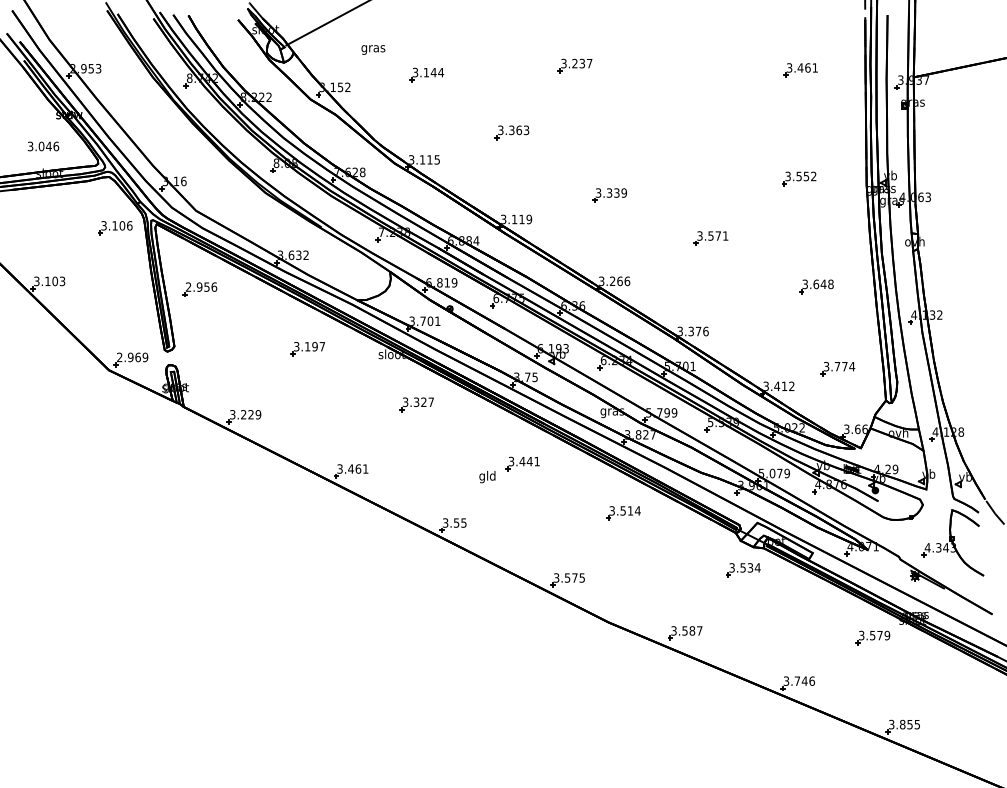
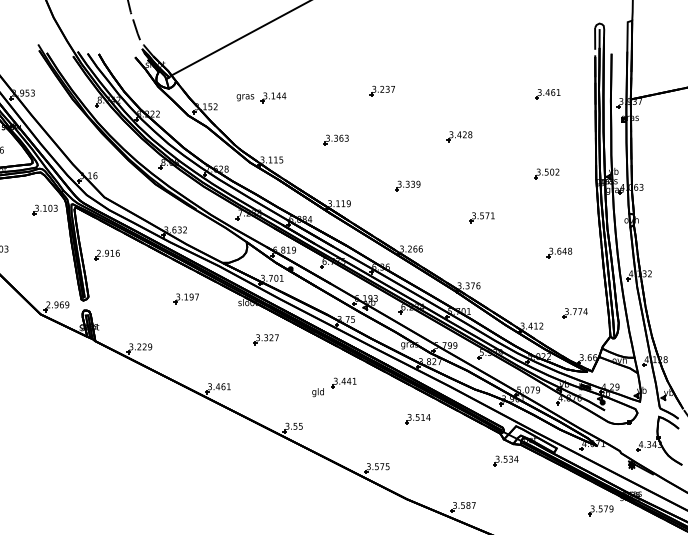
text: (373, 49) -> (245, 97), moved
part: (680, 127) -> (459, 136), added
text: (806, 176) -> (552, 172), 3.552 -> 3.502
text: (129, 225) -> (55, 208), 3.106 -> 3.103
text: (206, 286) -> (112, 252), 2.956 -> 2.916

